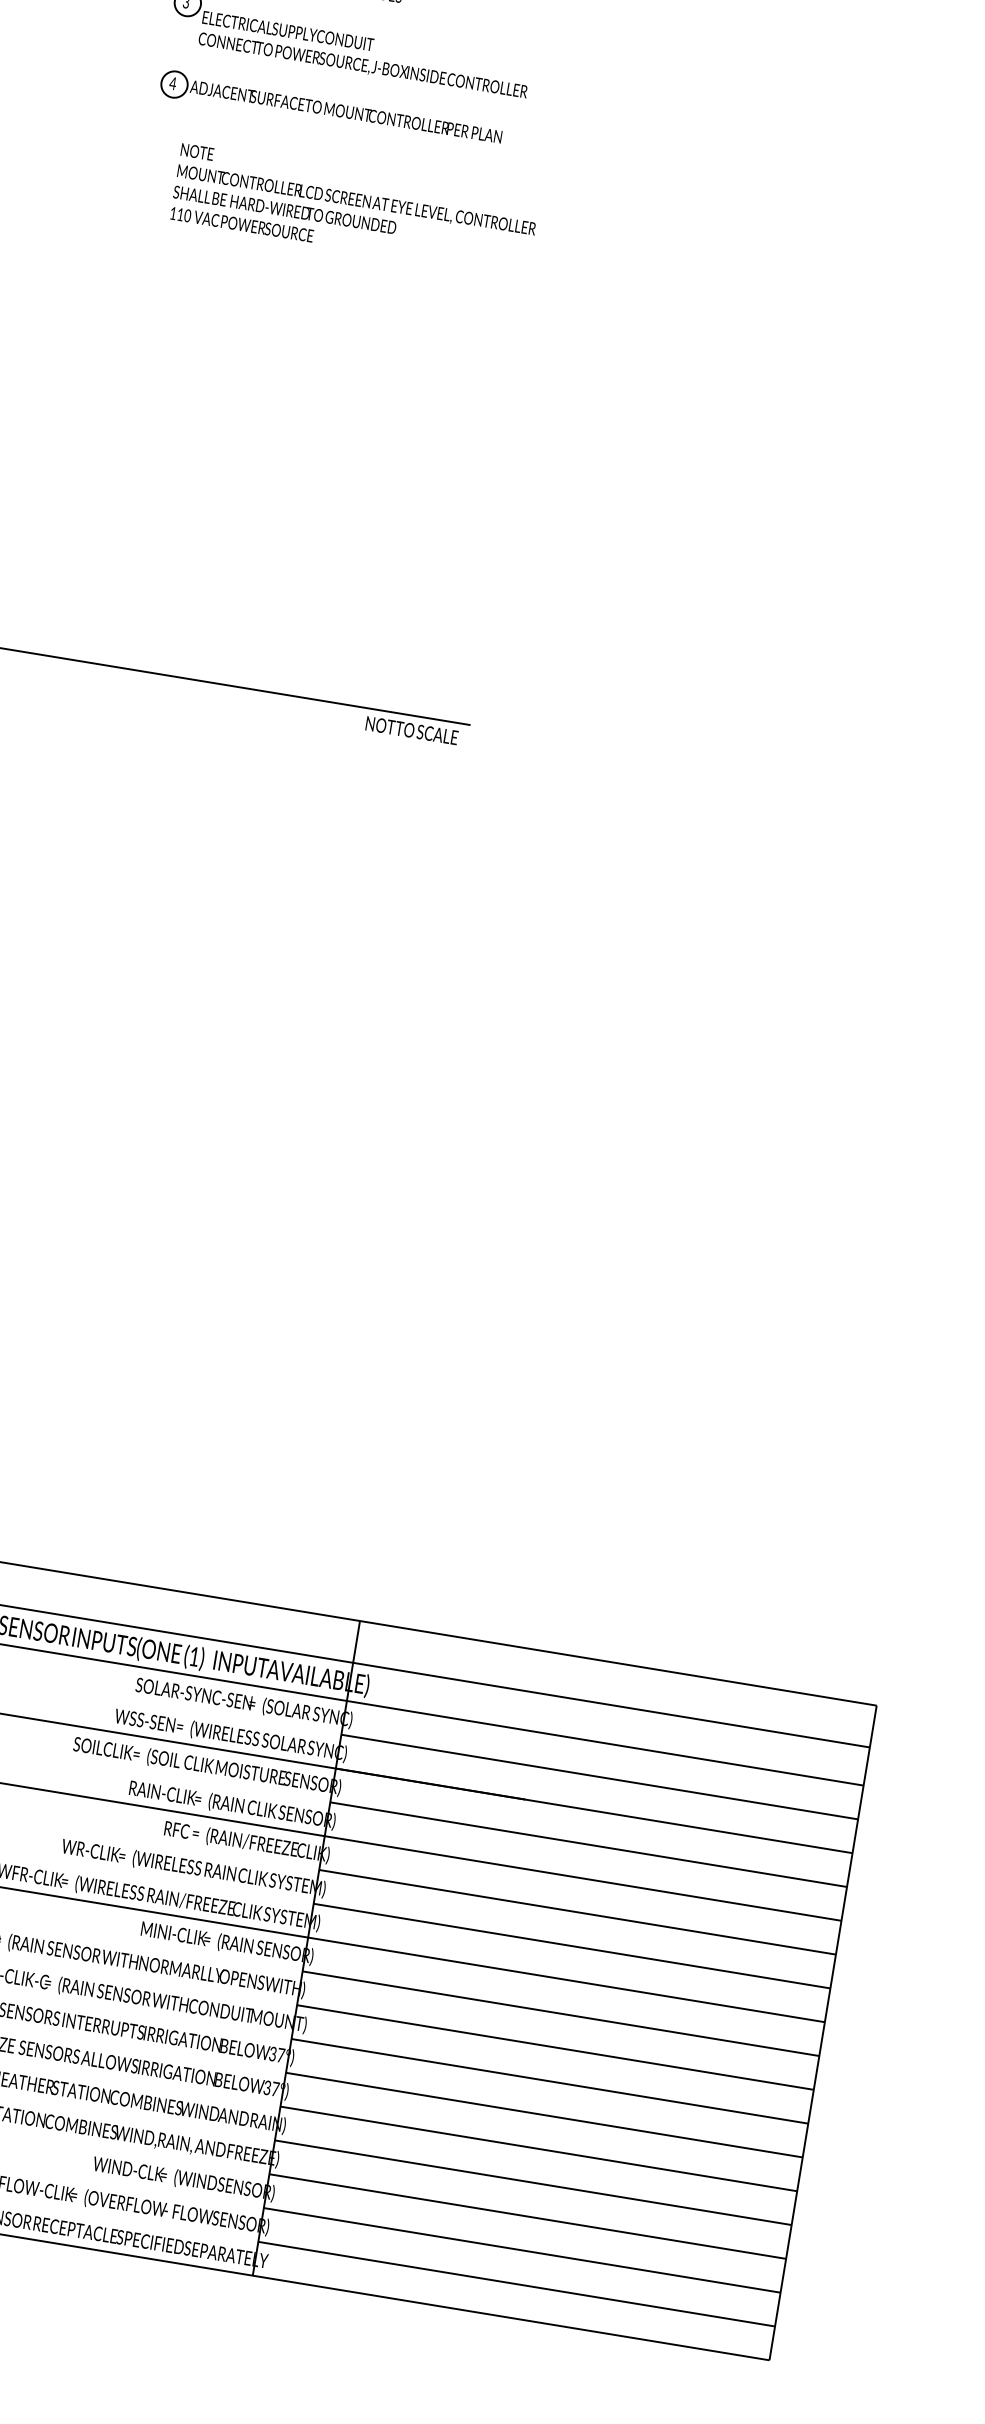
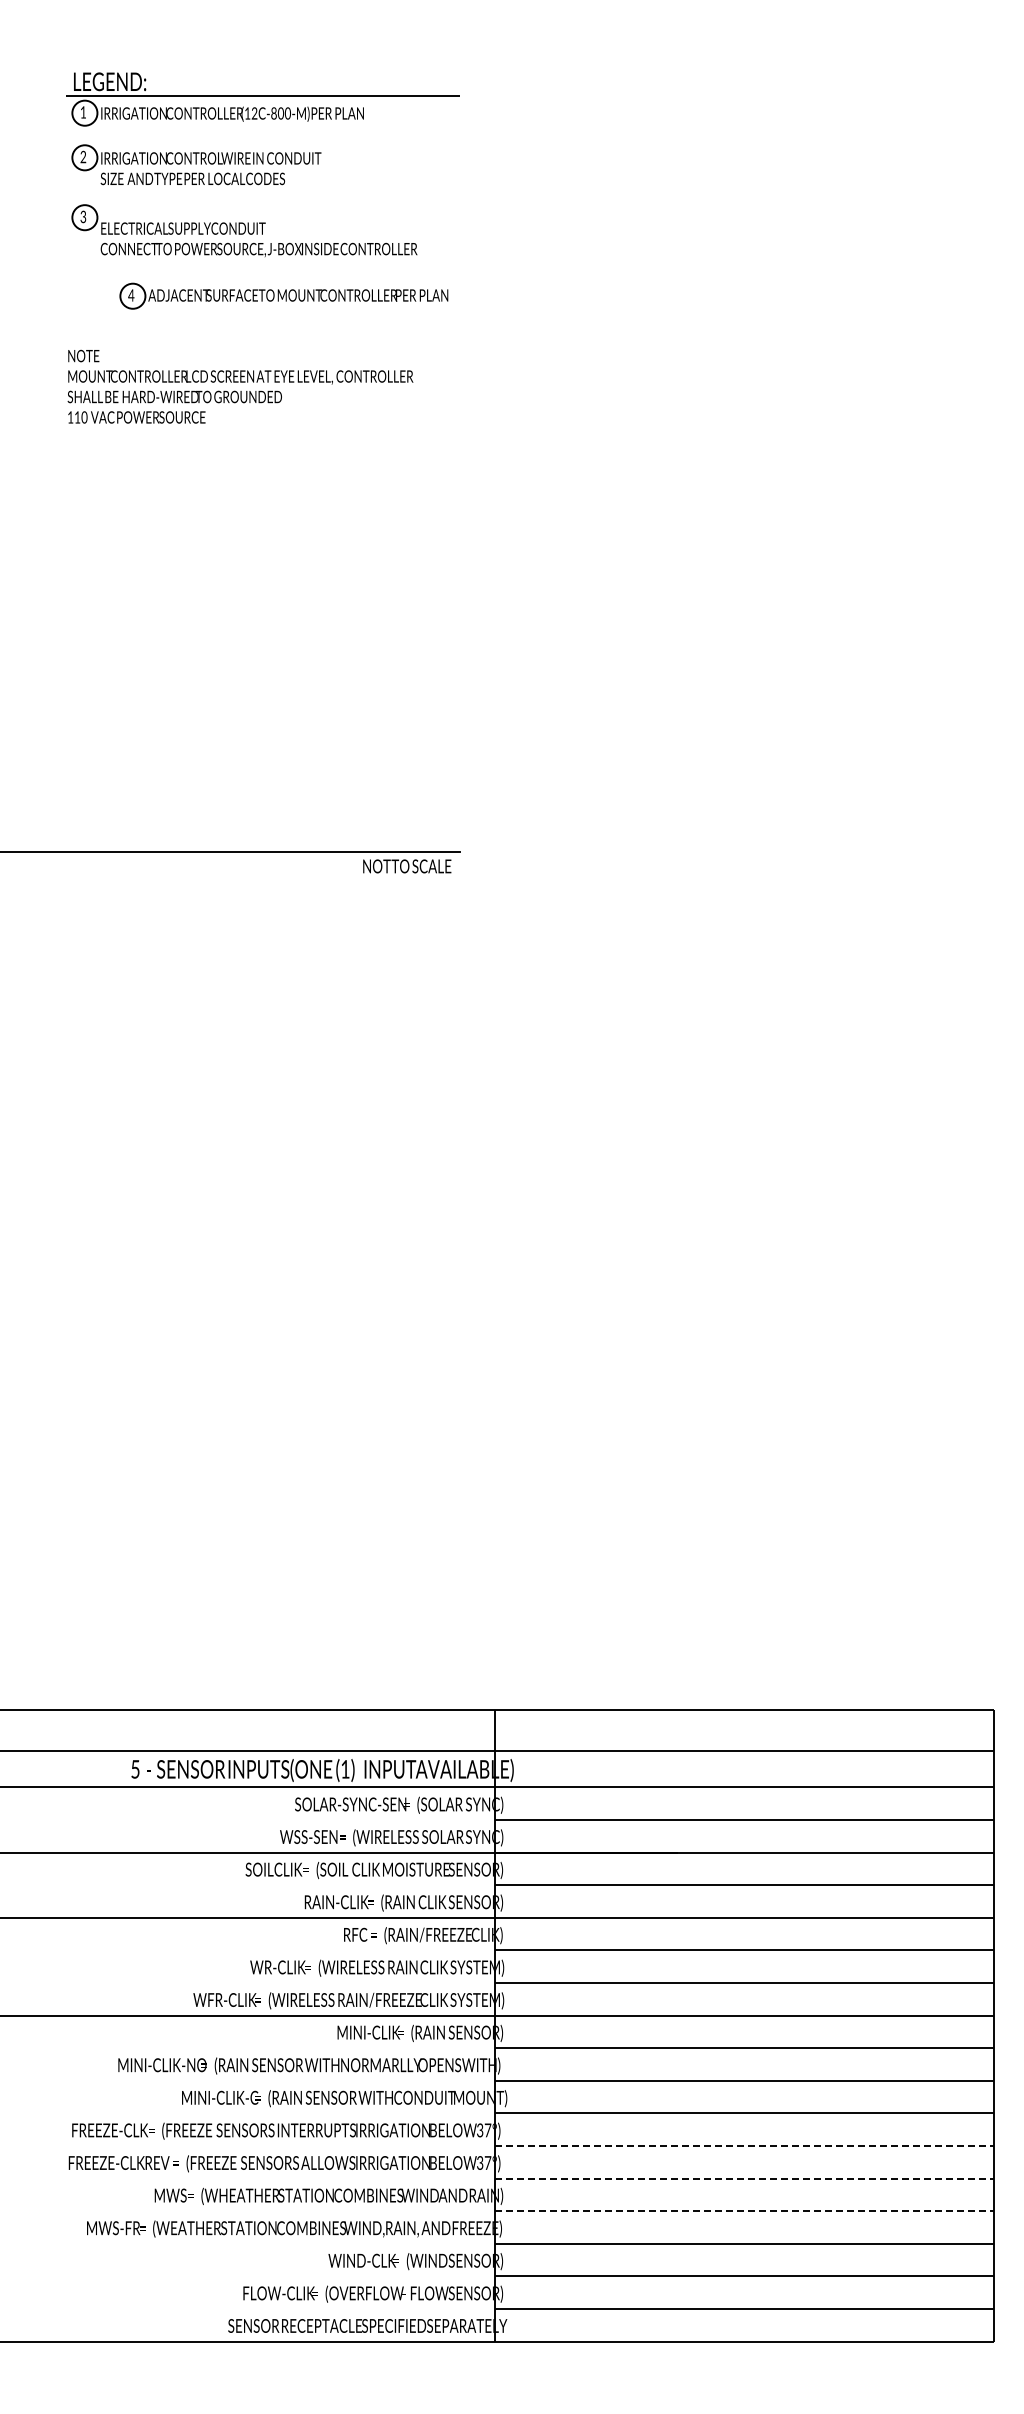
part: (330, 109) -> (283, 295), moved
text: (354, 210) -> (240, 386), moved
line: (544, 2114) -> (744, 2145), solid -> dashed
line: (538, 2148) -> (744, 2178), solid -> dashed
line: (533, 2183) -> (744, 2211), solid -> dashed

